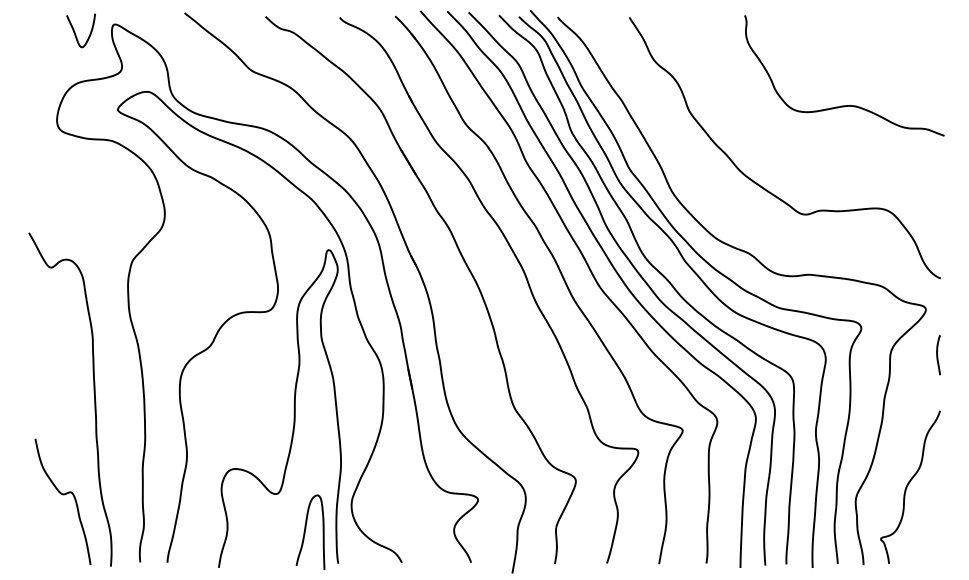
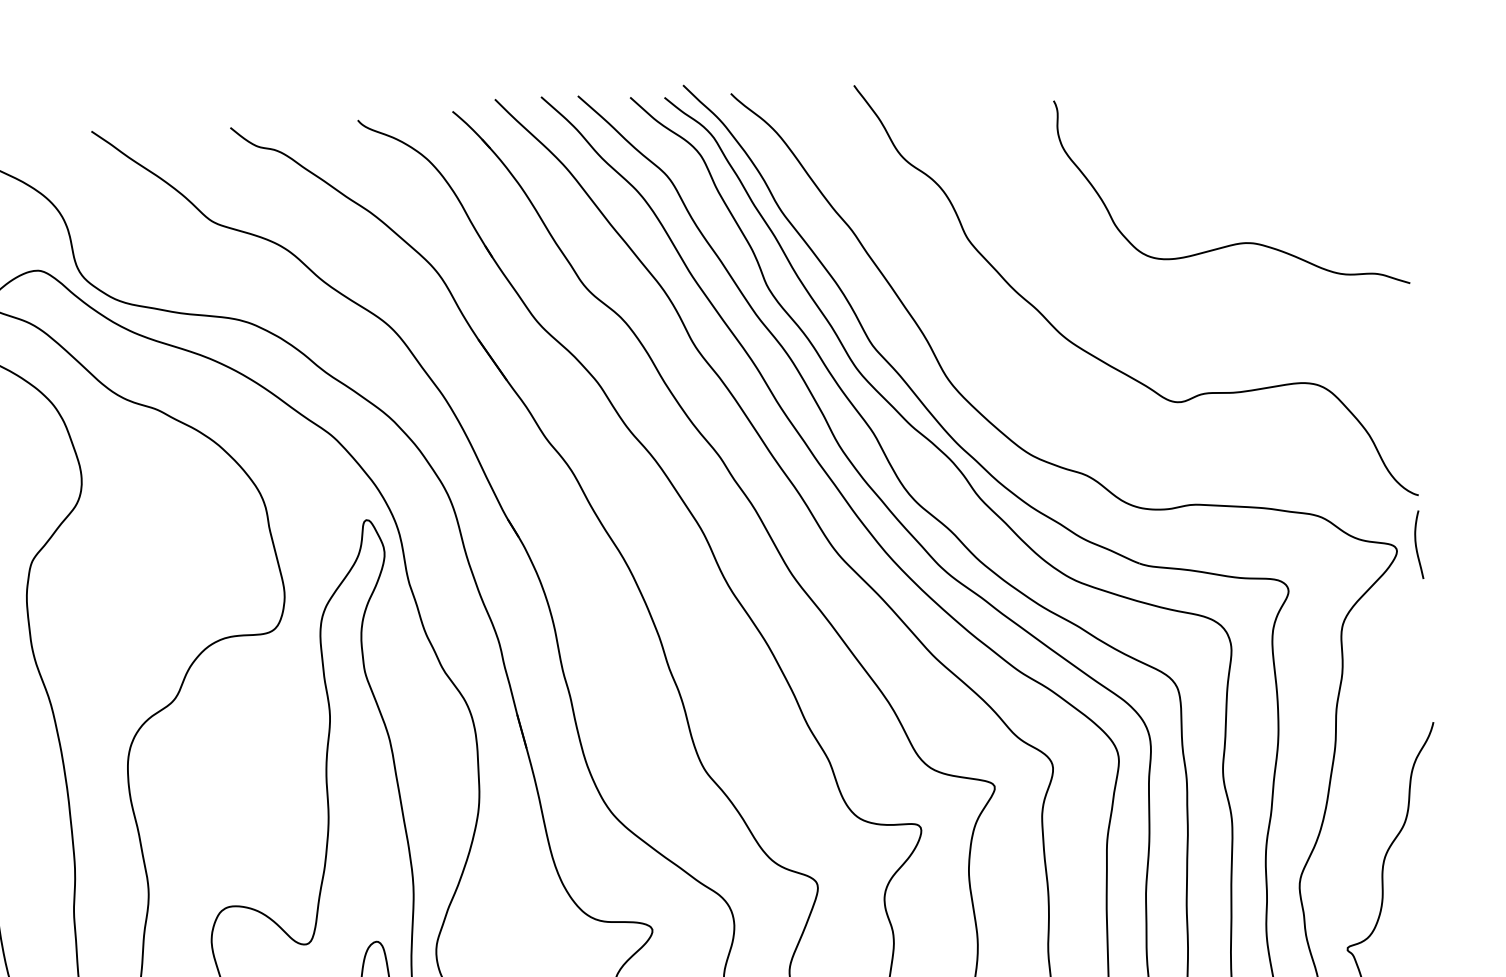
curve: (844, 105) -> (1235, 243), moved
curve: (938, 355) -> (1418, 545), moved

